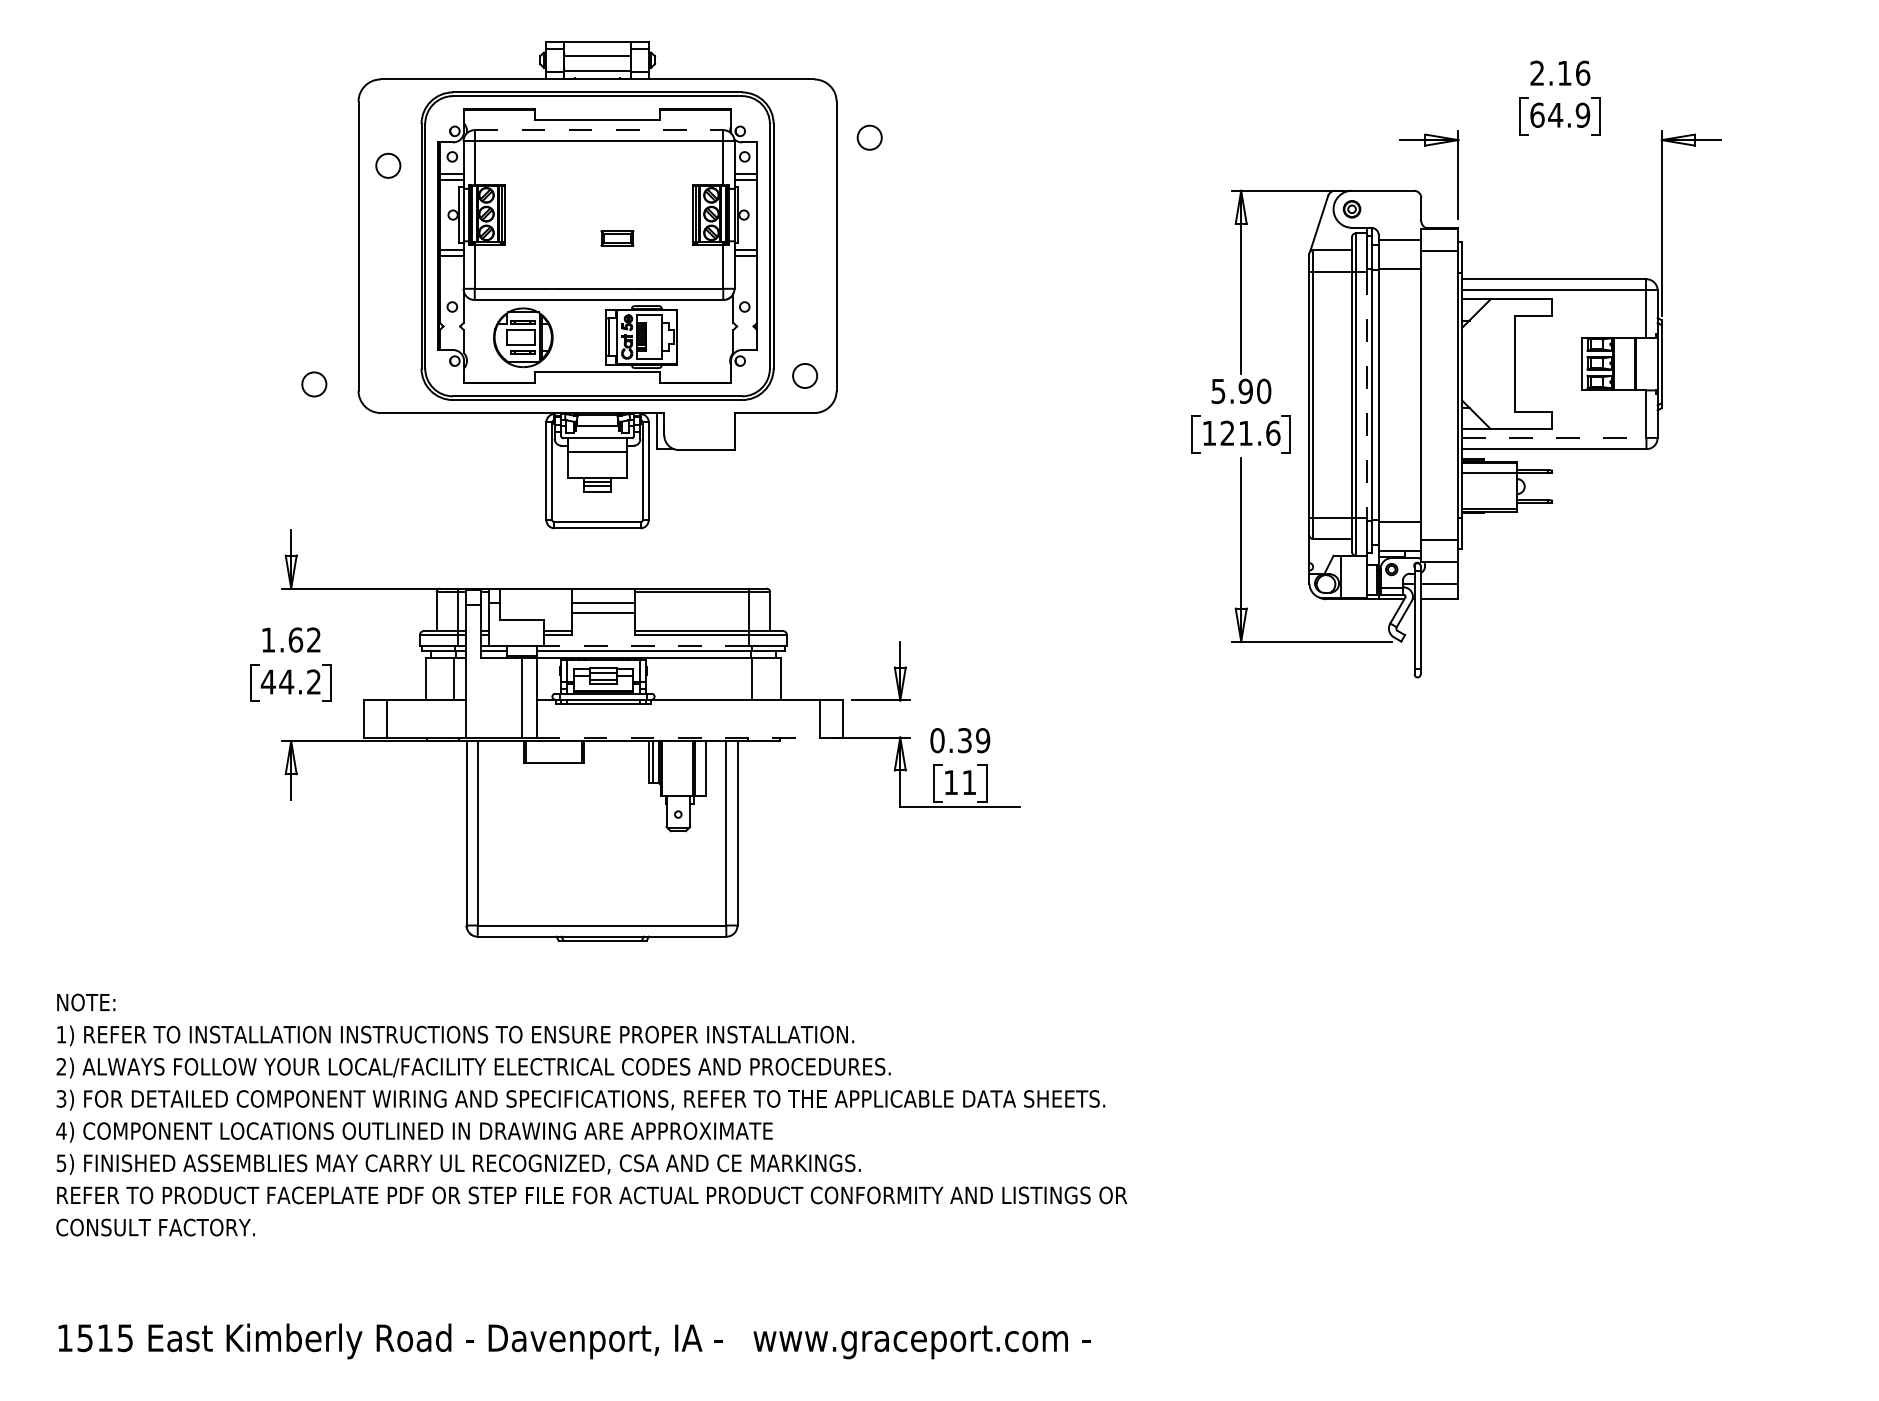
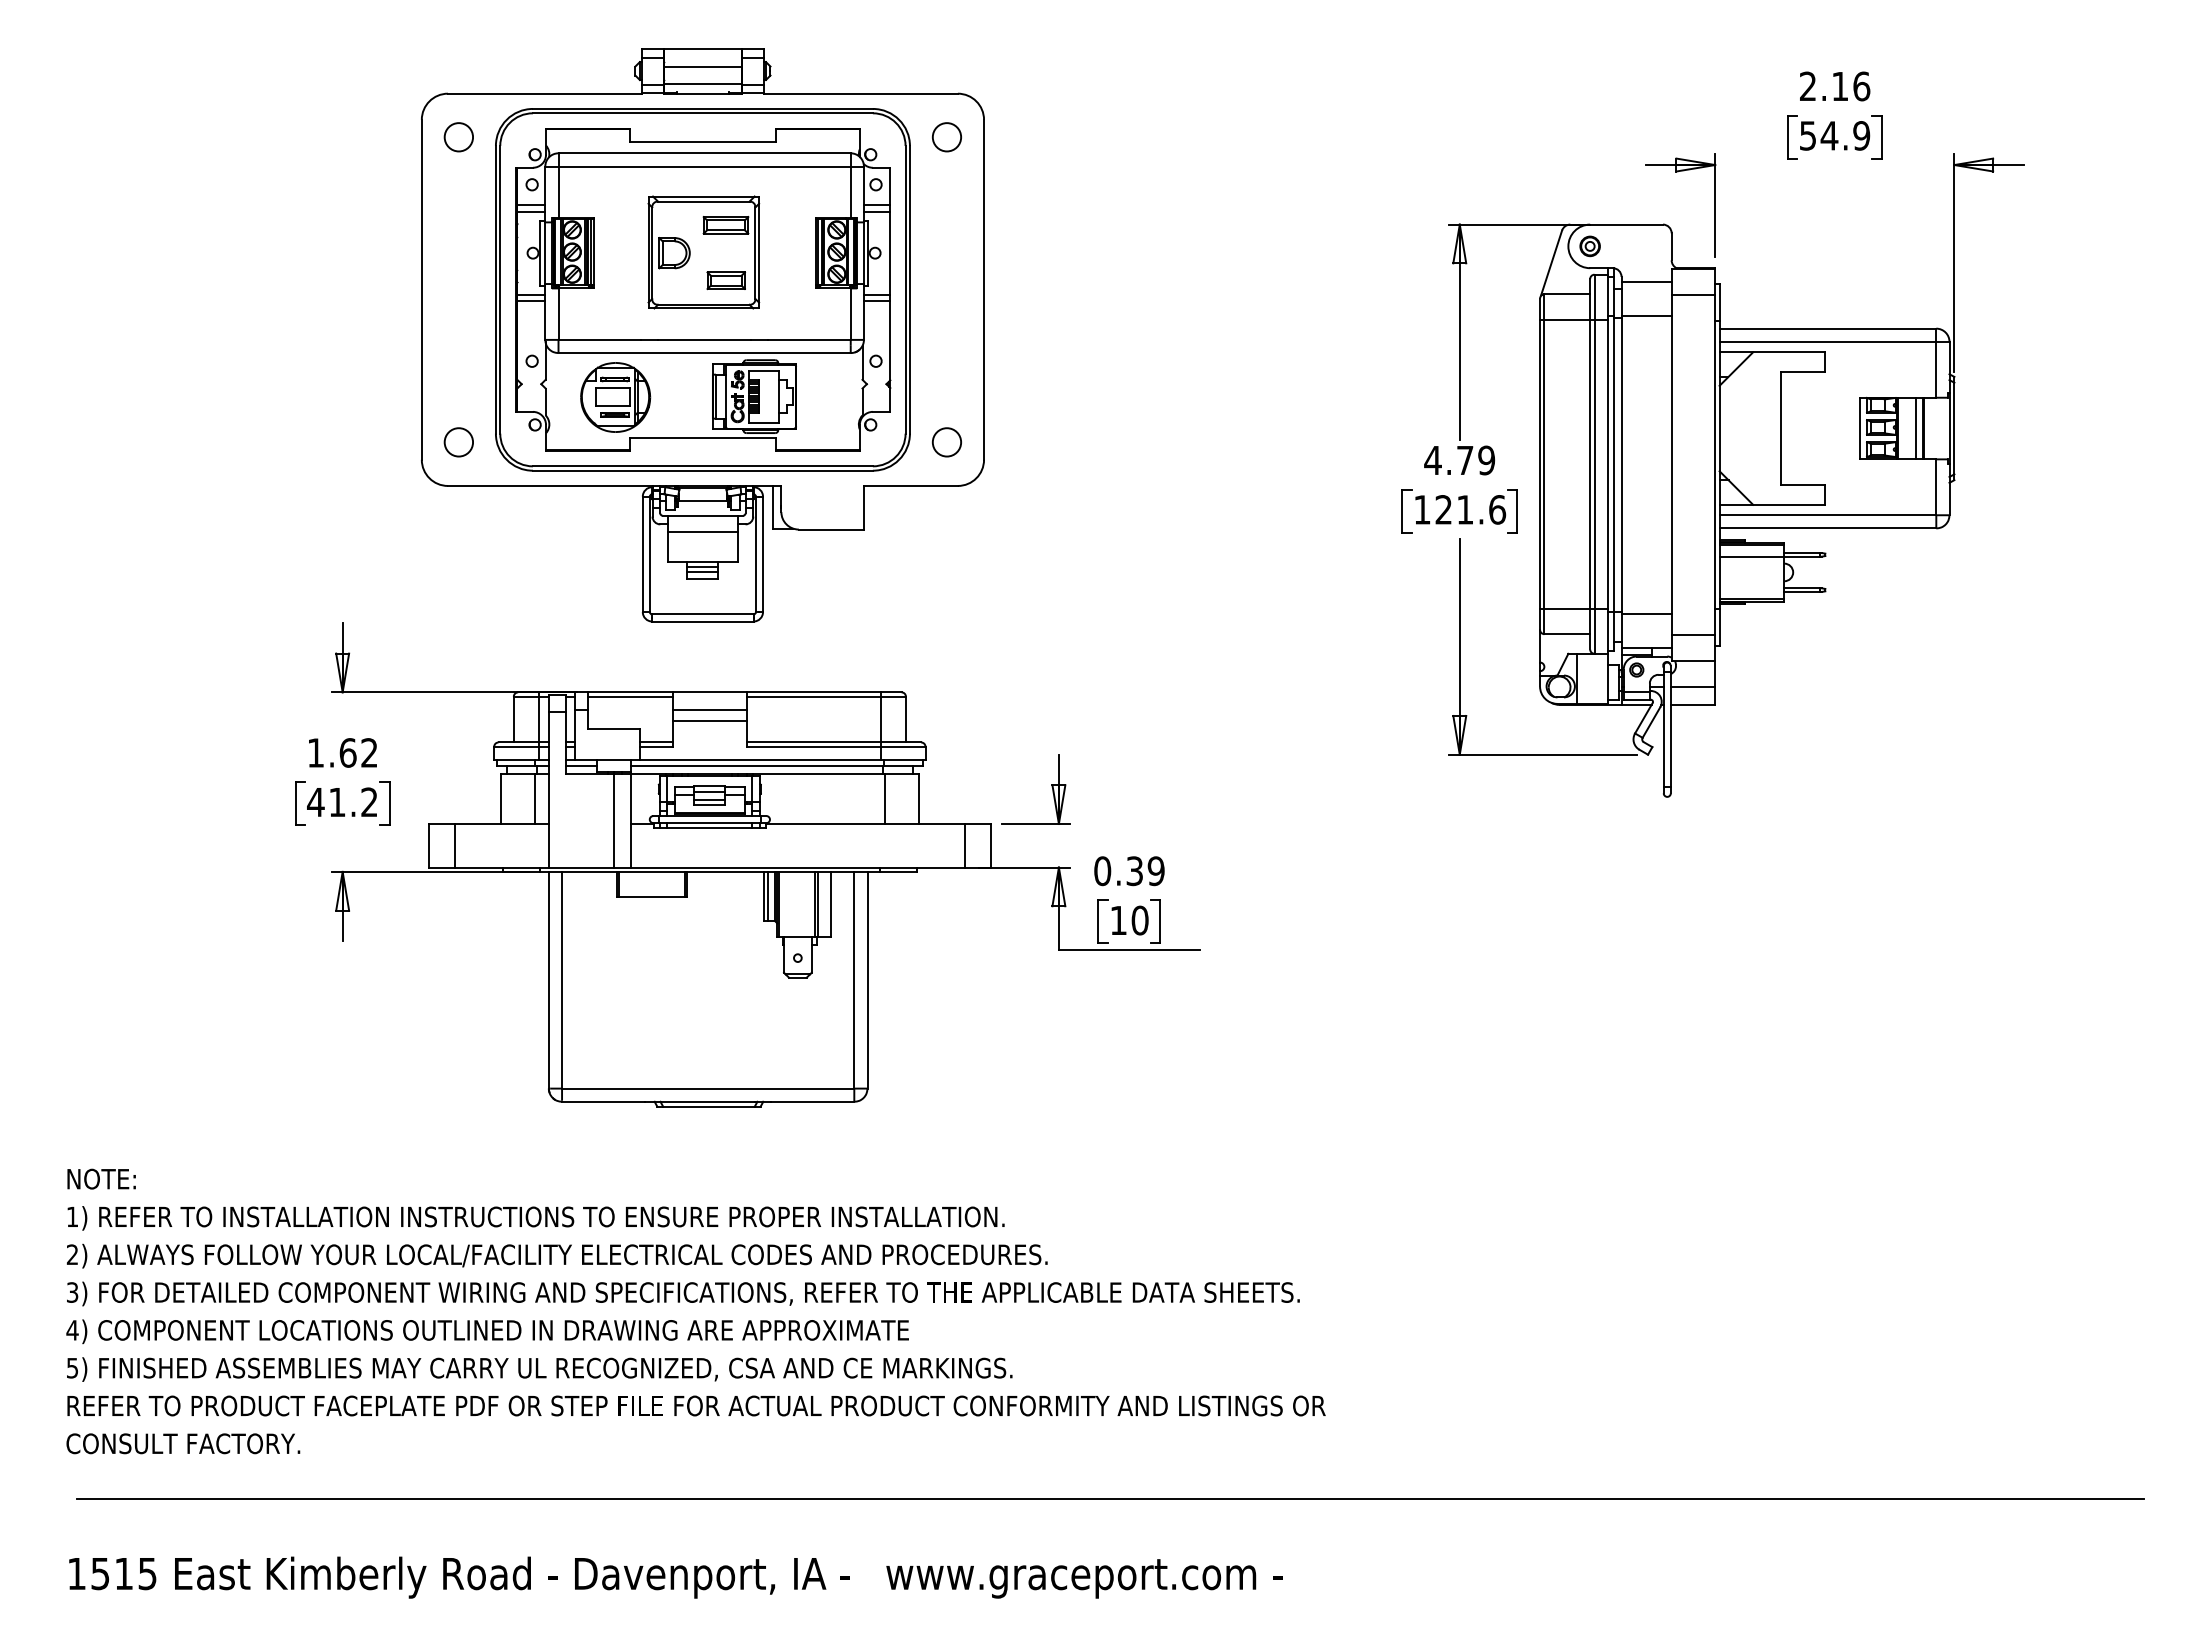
text: (1536, 114) -> (1807, 135), 64.9 -> 54.9
line: (599, 130) -> (705, 153), dashed -> solid
circle: (869, 137) -> (946, 137), moved
circle: (388, 166) -> (458, 137), moved
part: (598, 214) -> (703, 252), added
line: (1629, 364) -> (1916, 428), added
circle: (314, 384) -> (458, 442), moved
text: (1240, 391) -> (1459, 460), 5.90 -> 4.79
line: (1366, 394) -> (1607, 464), dashed -> solid
line: (1554, 438) -> (1828, 515), dashed -> solid
line: (535, 592) -> (629, 696), added
line: (645, 645) -> (759, 759), dashed -> solid
text: (286, 682) -> (337, 802), 44.2 -> 41.2
line: (678, 737) -> (798, 867), dashed -> solid
text: (968, 782) -> (1139, 920), 11 -> 10
line: (944, 1274) -> (1110, 1498), added

